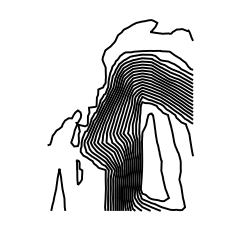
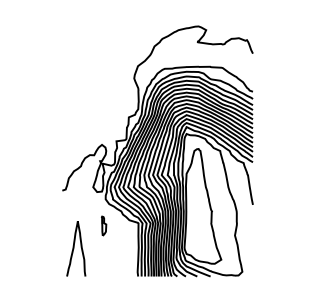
part: (79, 171) -> (103, 225), size x0.6

